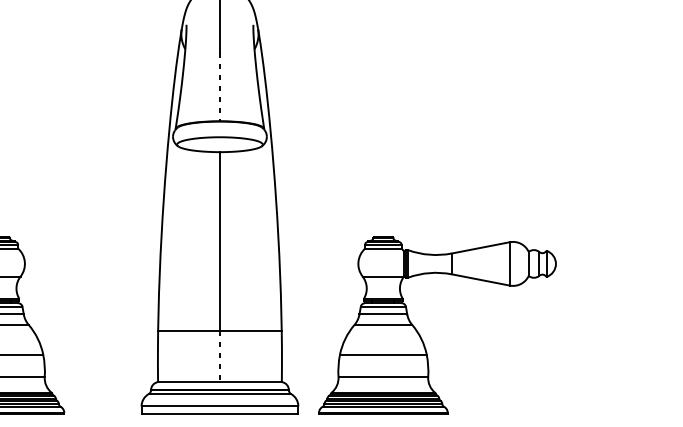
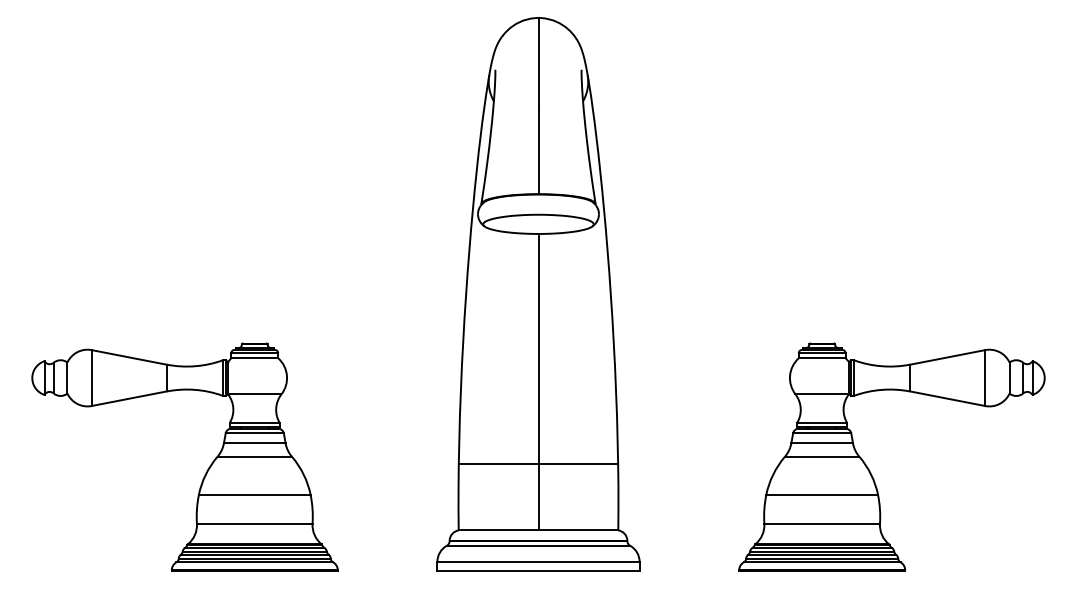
line: (219, 87) -> (538, 150), dashed -> solid
part: (419, 333) -> (868, 467), moved
line: (219, 356) -> (538, 497), dashed -> solid

